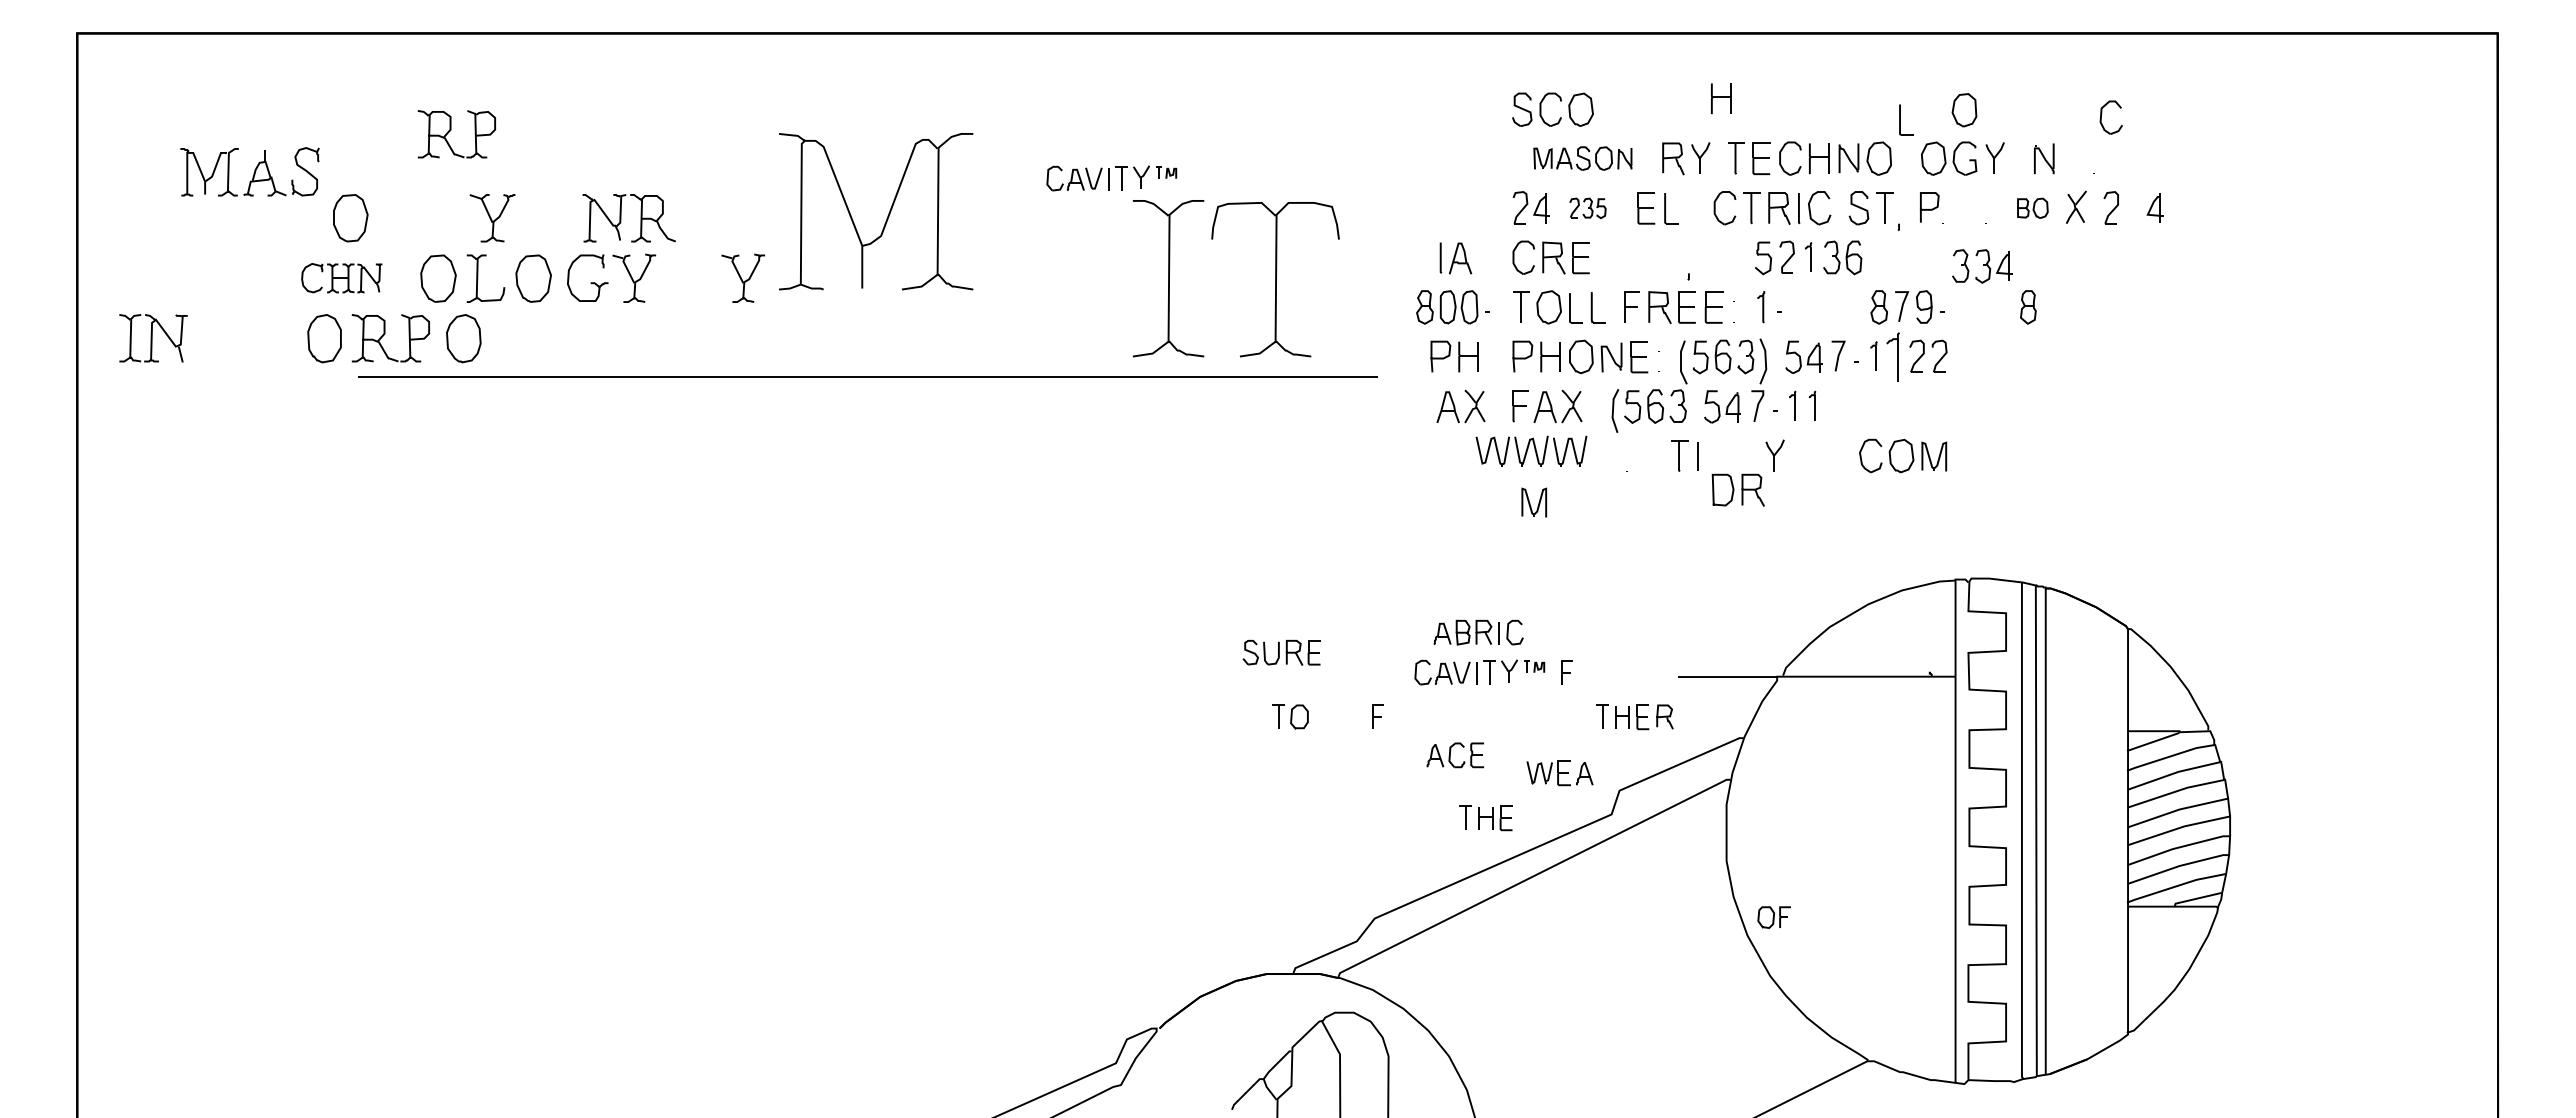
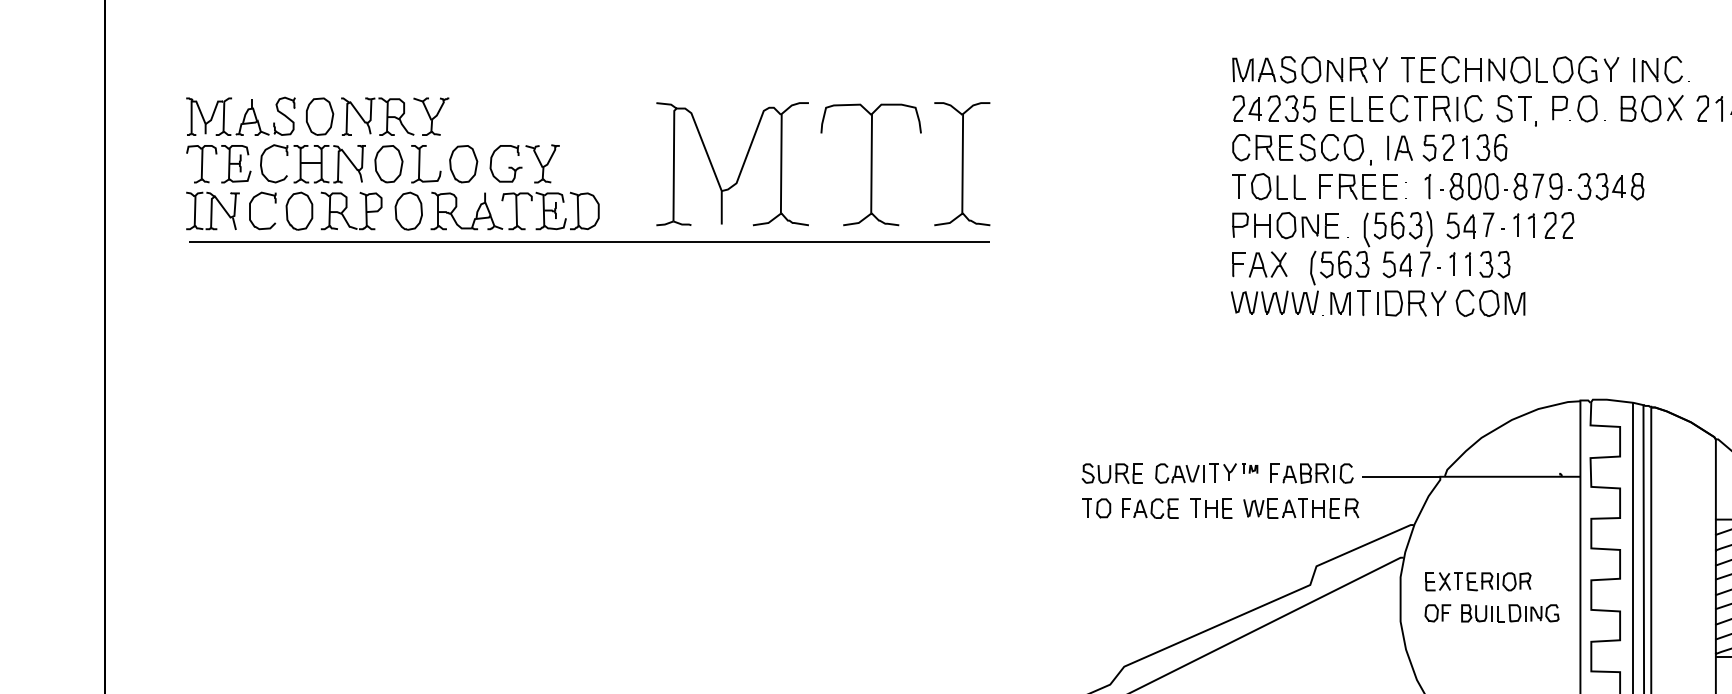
part: (1721, 98) -> (1396, 22), removed
part: (1541, 109) -> (1322, 147), moved
part: (1964, 110) -> (1587, 109), moved
part: (2102, 113) -> (1666, 66), moved
part: (1906, 119) -> (1541, 69), moved
part: (451, 130) -> (399, 47), removed
part: (1582, 158) -> (1287, 69), size x1.43
line: (2024, 158) -> (1634, 69), added
part: (249, 171) -> (240, 116), moved
part: (1111, 178) -> (917, 85), removed
part: (1587, 208) -> (1291, 109), size x1.67
part: (1695, 208) -> (1376, 109), added
part: (2032, 208) -> (1640, 109), size x1.67
part: (2131, 208) -> (1718, 109), added
part: (887, 215) -> (741, 167), moved
part: (621, 218) -> (371, 116), moved
part: (1455, 258) -> (1399, 148), moved
part: (219, 266) -> (216, 154), added
part: (1982, 266) -> (1601, 186), moved
part: (341, 277) -> (312, 163), size x1.67
part: (743, 277) -> (628, 163), removed
part: (1275, 279) -> (871, 164), moved
part: (1452, 307) -> (1478, 186), moved
part: (153, 338) -> (212, 211), moved
part: (262, 338) -> (250, 211), added
part: (598, 338) -> (514, 211), added
part: (1454, 356) -> (1186, 225), removed
part: (1892, 356) -> (1530, 225), size x0.62
line: (867, 376) -> (589, 241), moved
part: (1460, 406) -> (1191, 264), removed
part: (1846, 406) -> (1494, 264), added
part: (1531, 450) -> (1274, 302), moved
part: (1903, 455) -> (1490, 303), moved
part: (1737, 489) -> (1405, 303), moved
part: (1534, 502) -> (1340, 303), moved
part: (1478, 632) -> (1318, 473), moved
part: (1281, 652) -> (1112, 473), moved
part: (1290, 716) -> (1096, 508), moved
part: (1454, 755) -> (1155, 508), moved
part: (1559, 773) -> (1269, 508), moved
part: (1825, 810) -> (1478, 581), added
part: (1485, 818) -> (1211, 508), moved
part: (1866, 850) -> (1510, 613), added
part: (1773, 917) -> (1437, 613), moved

